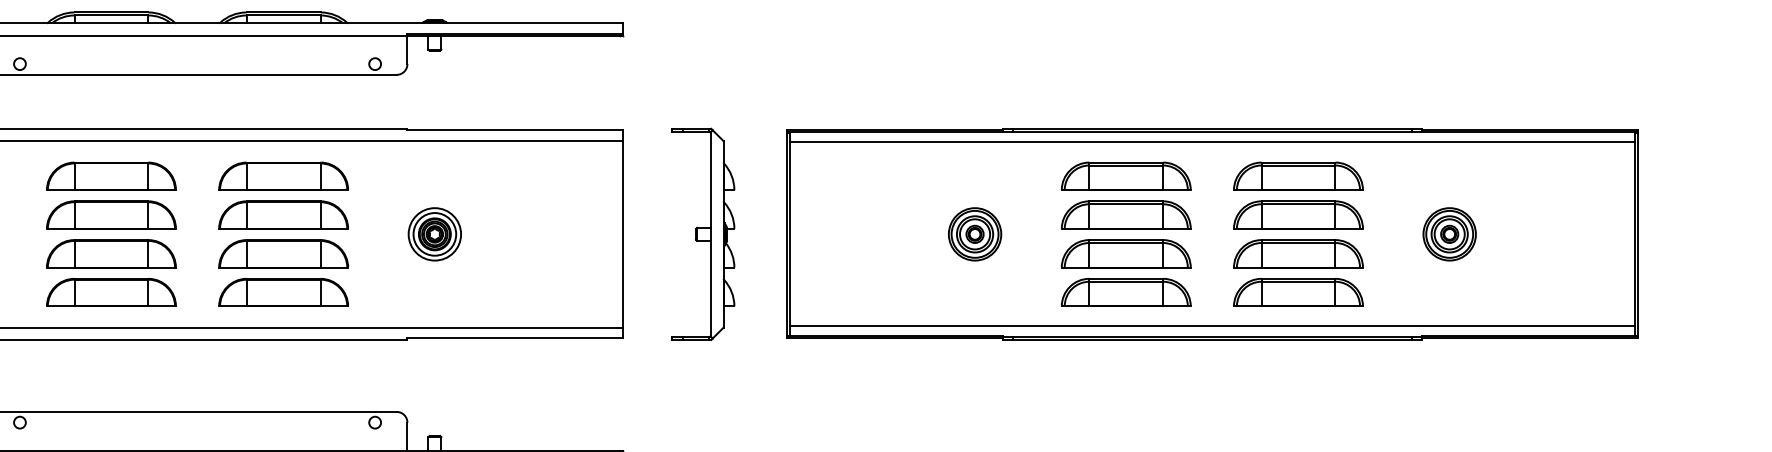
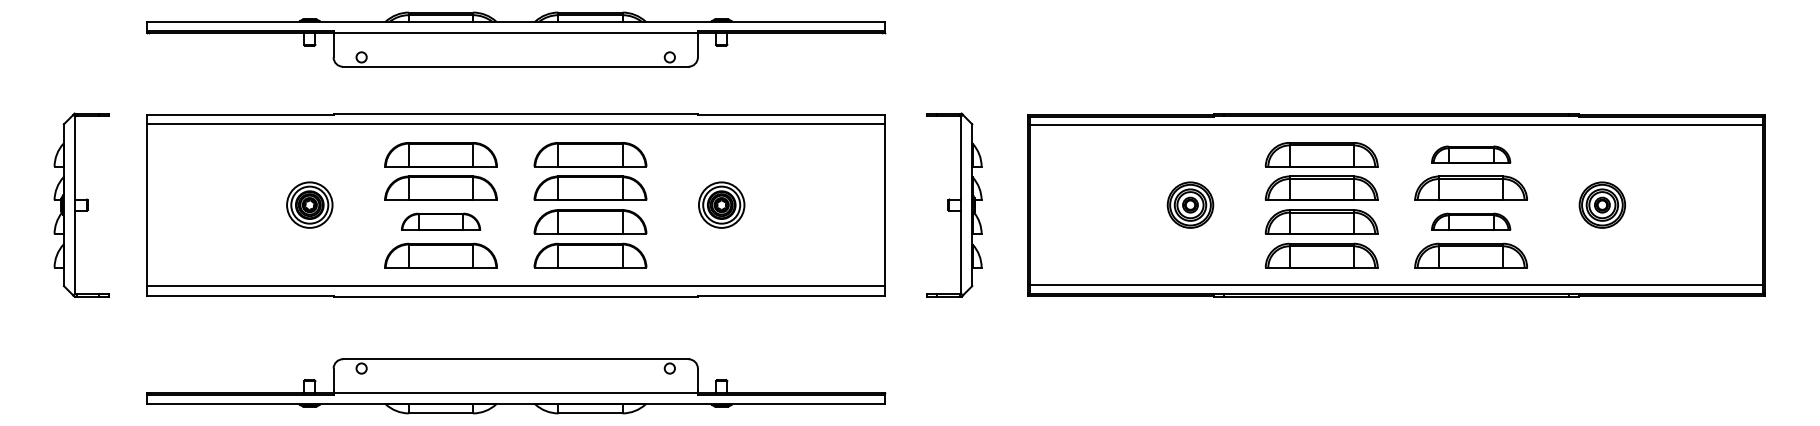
part: (1297, 175) -> (1470, 154), size x0.7
part: (110, 253) -> (440, 221), size x0.7
part: (1297, 253) -> (1470, 221), size x0.7

